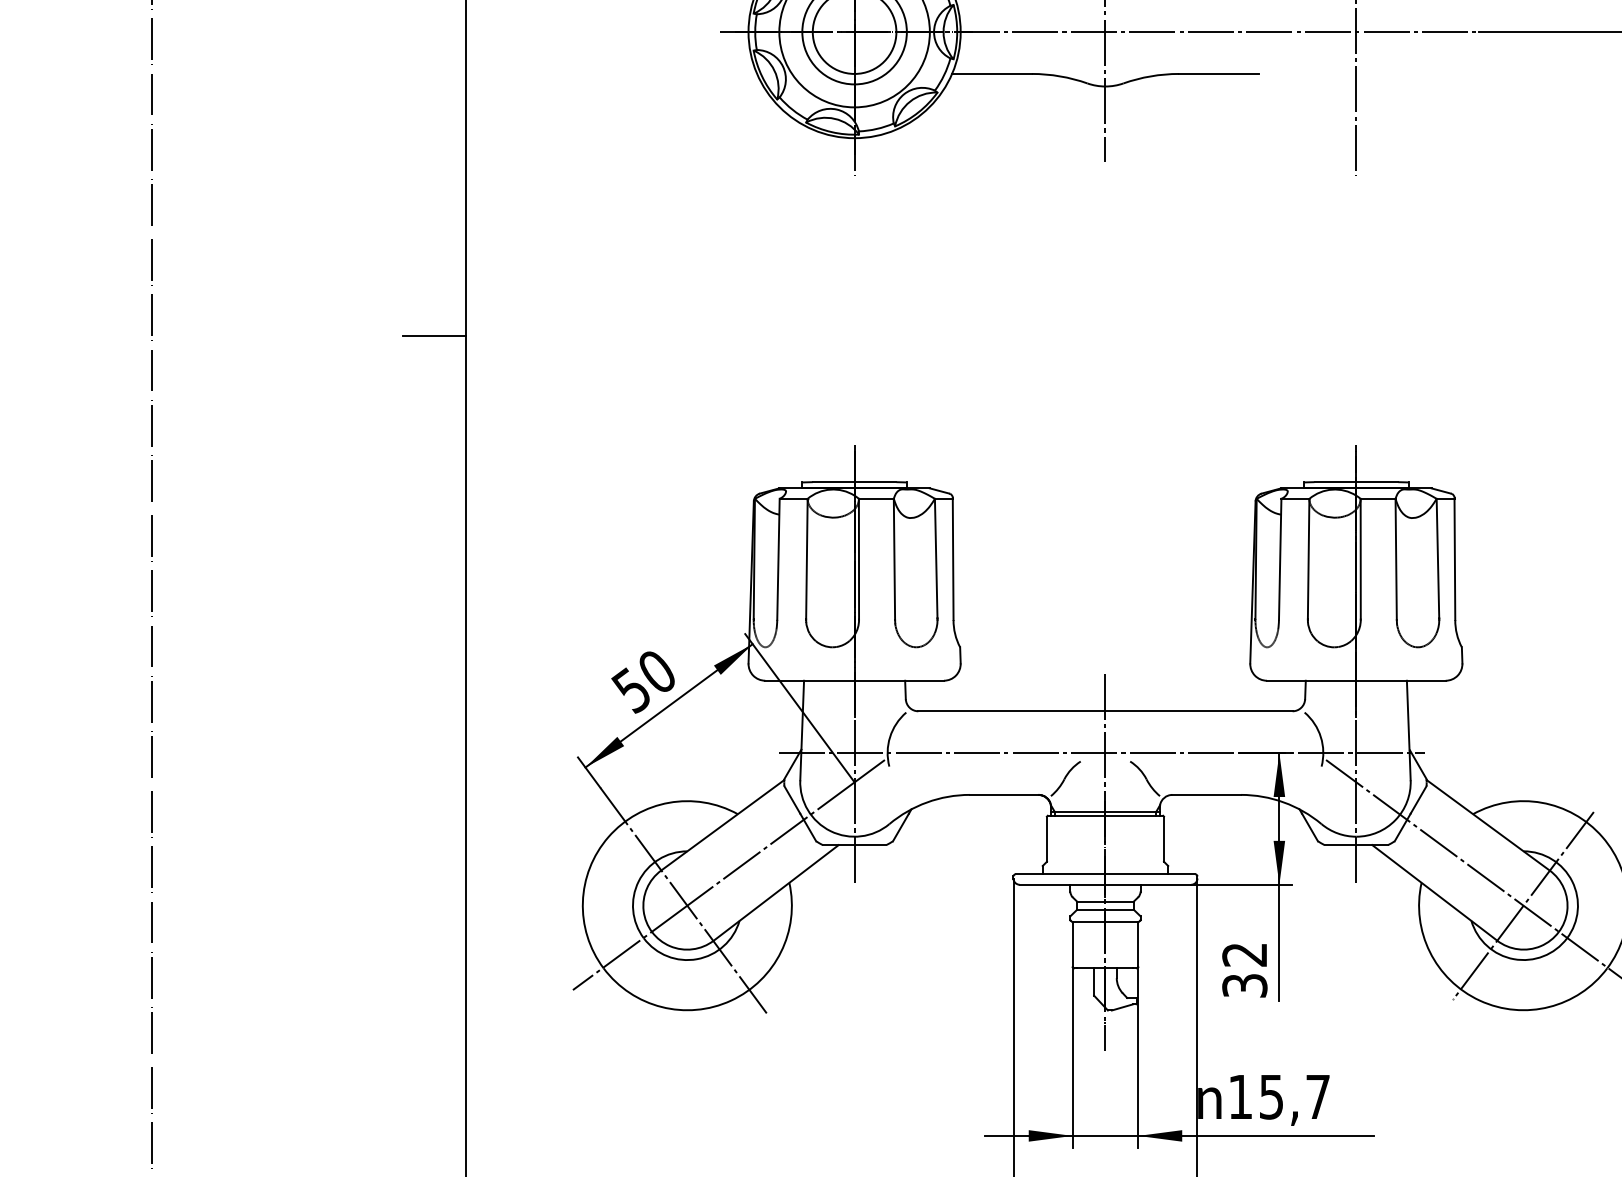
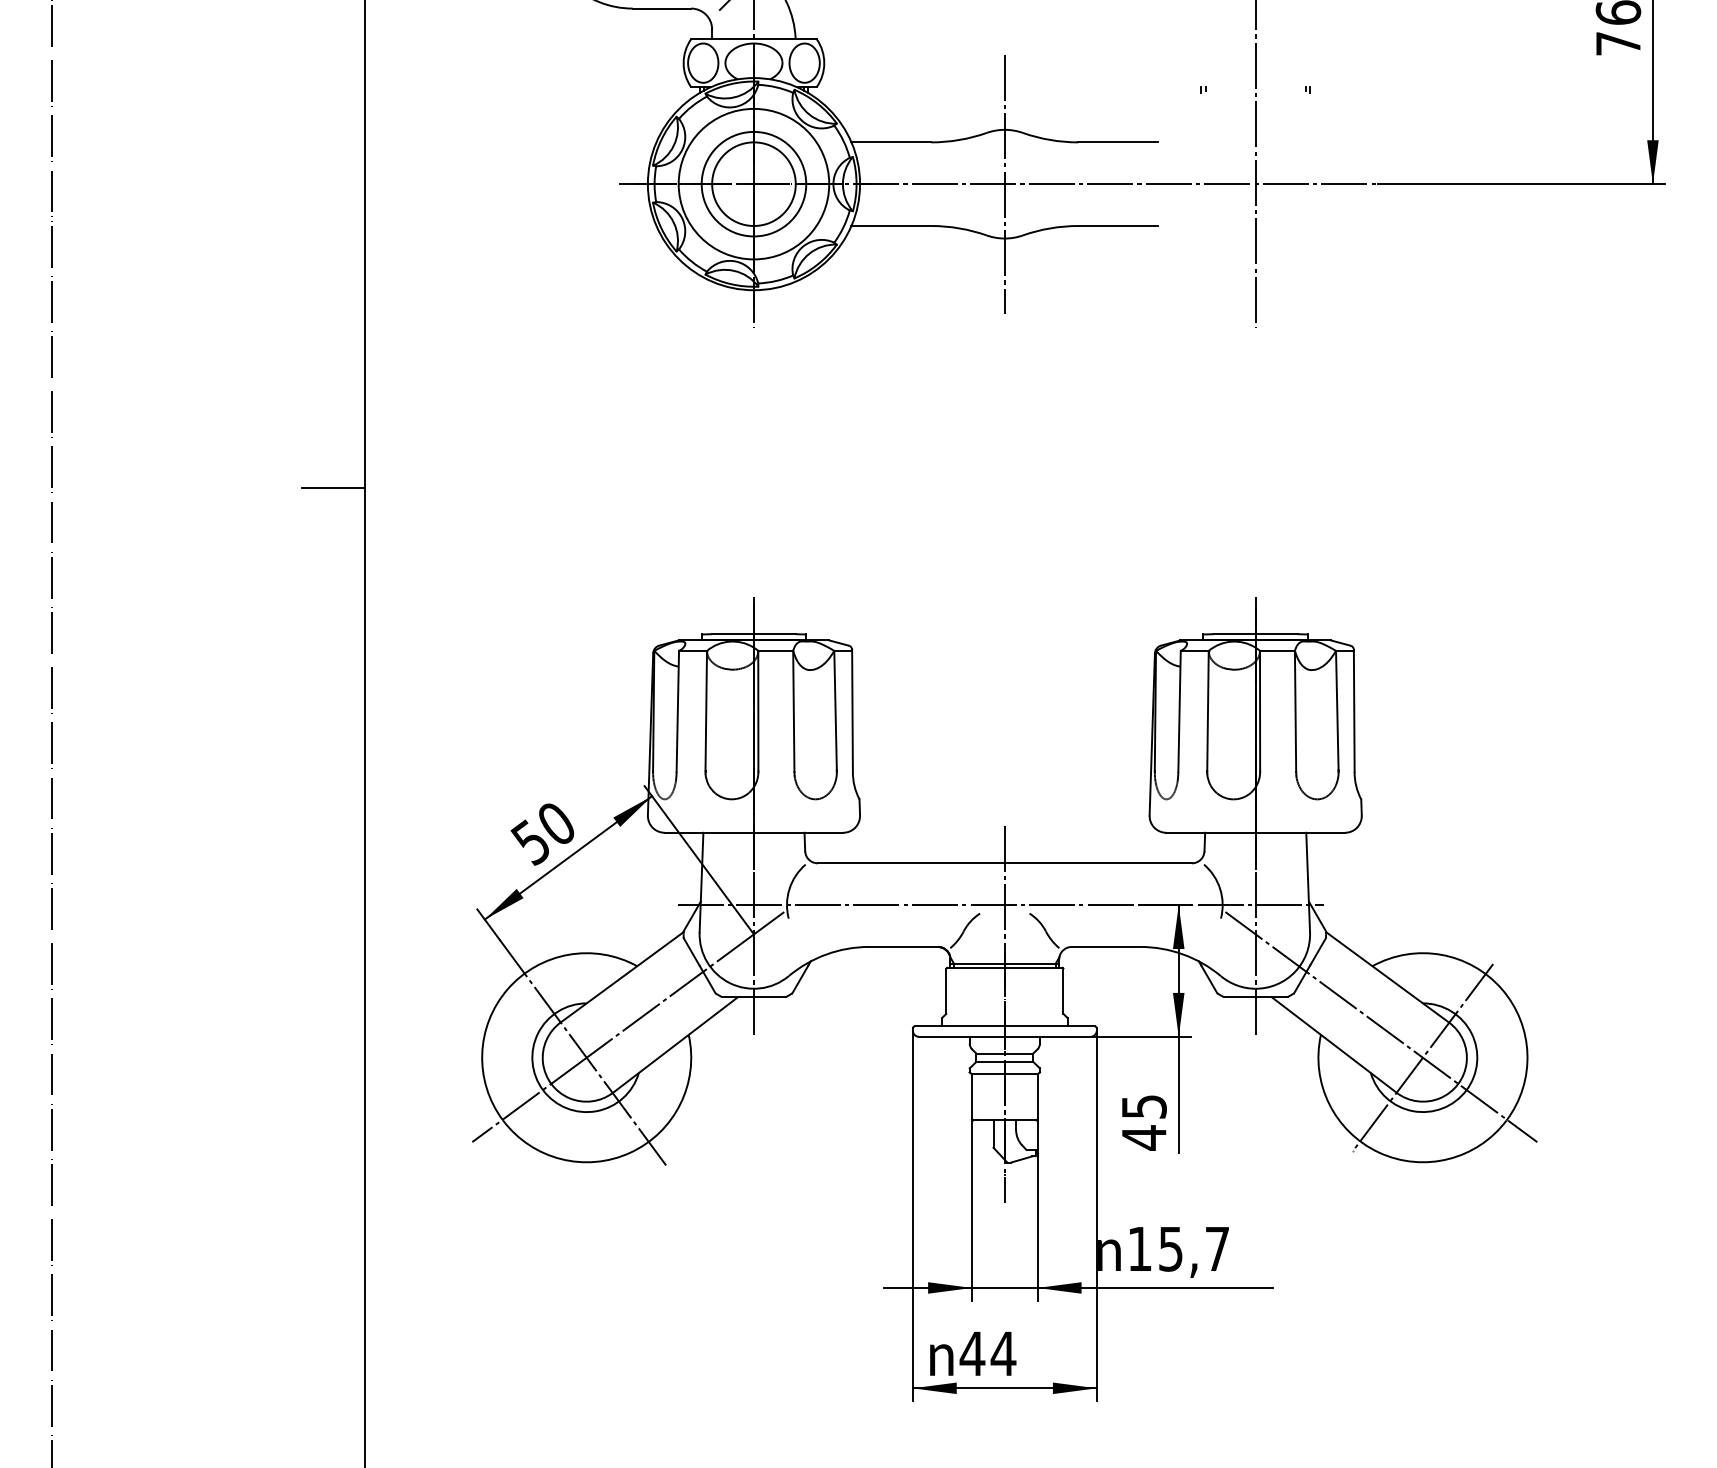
text: (1244, 970) -> (1143, 1122), 32 -> 45

